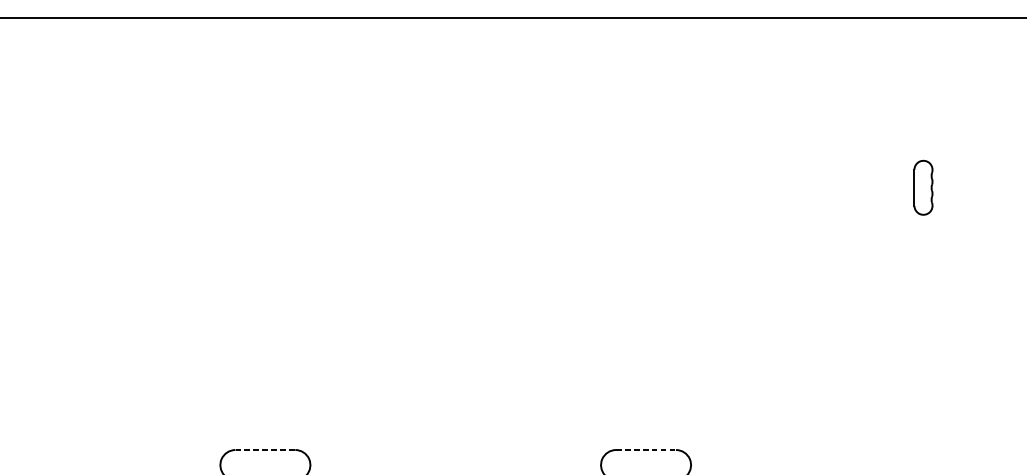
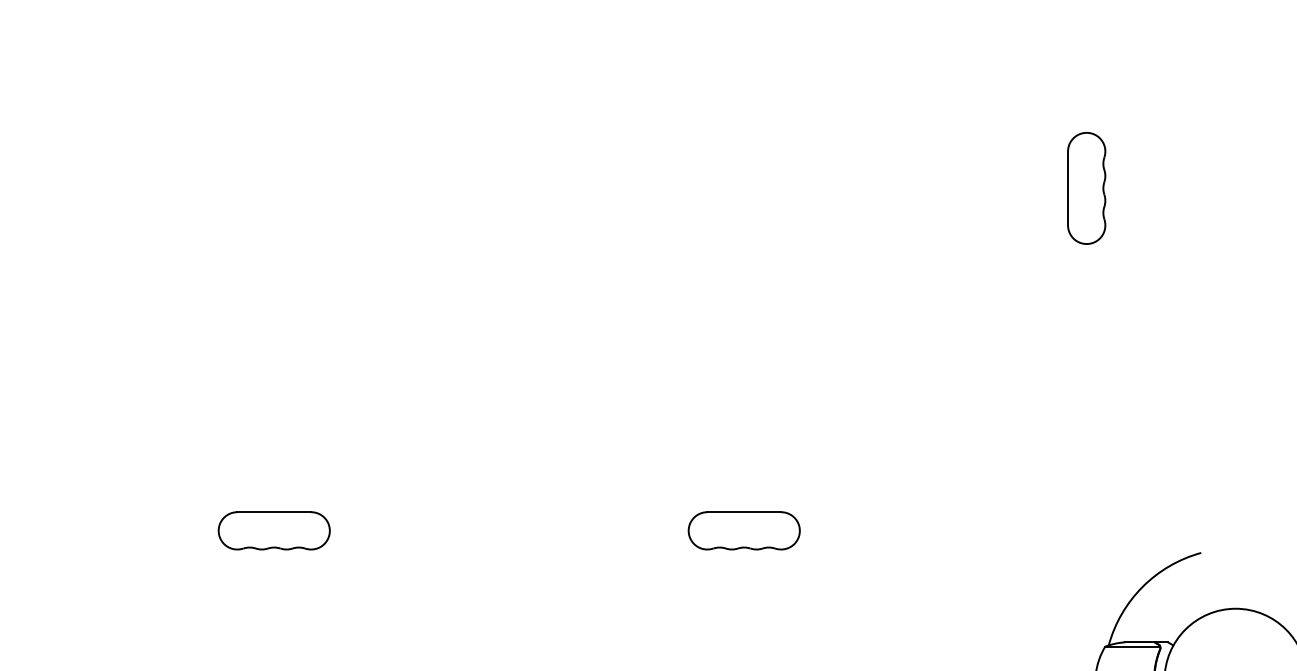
part: (923, 187) -> (1086, 188), size x1.67
line: (265, 450) -> (274, 512), dashed -> solid
line: (646, 450) -> (744, 512), dashed -> solid

